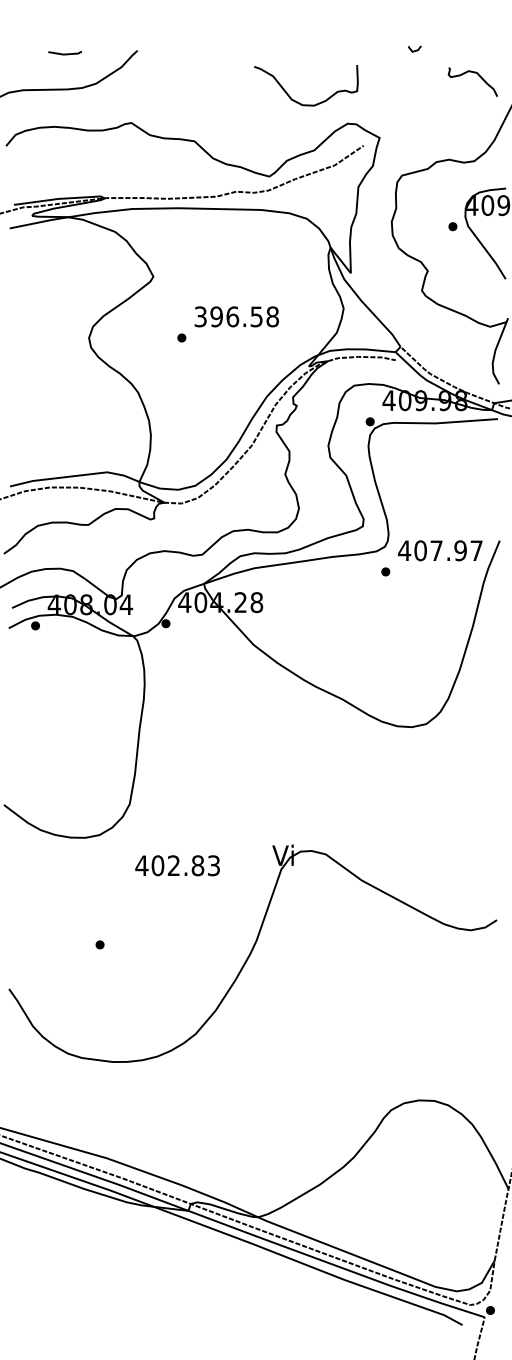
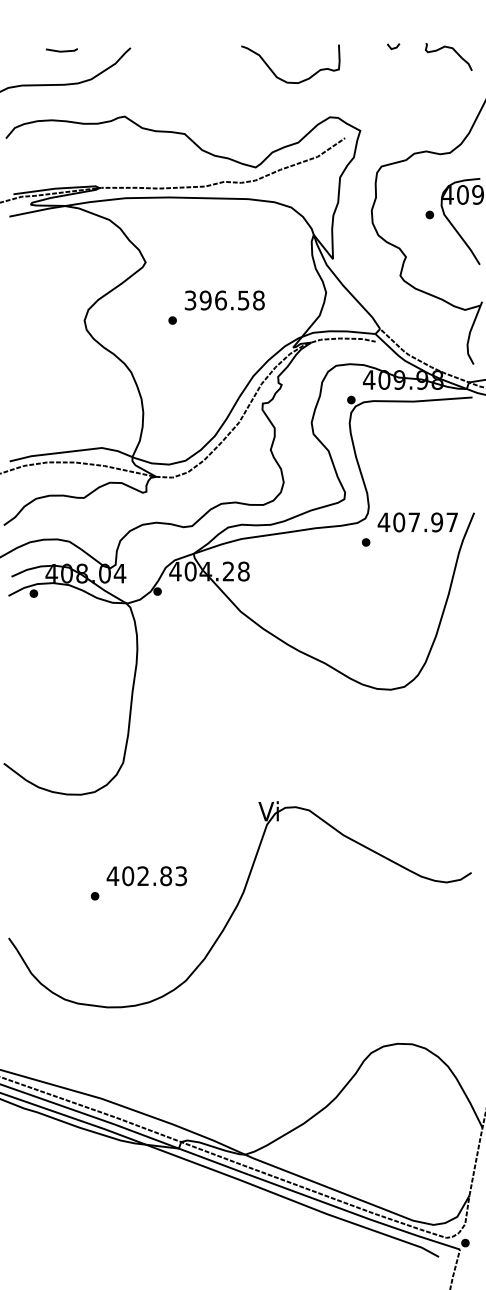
curve: (473, 73) -> (449, 48), moved
curve: (297, 101) -> (282, 79), moved
text: (177, 865) -> (146, 875), moved

